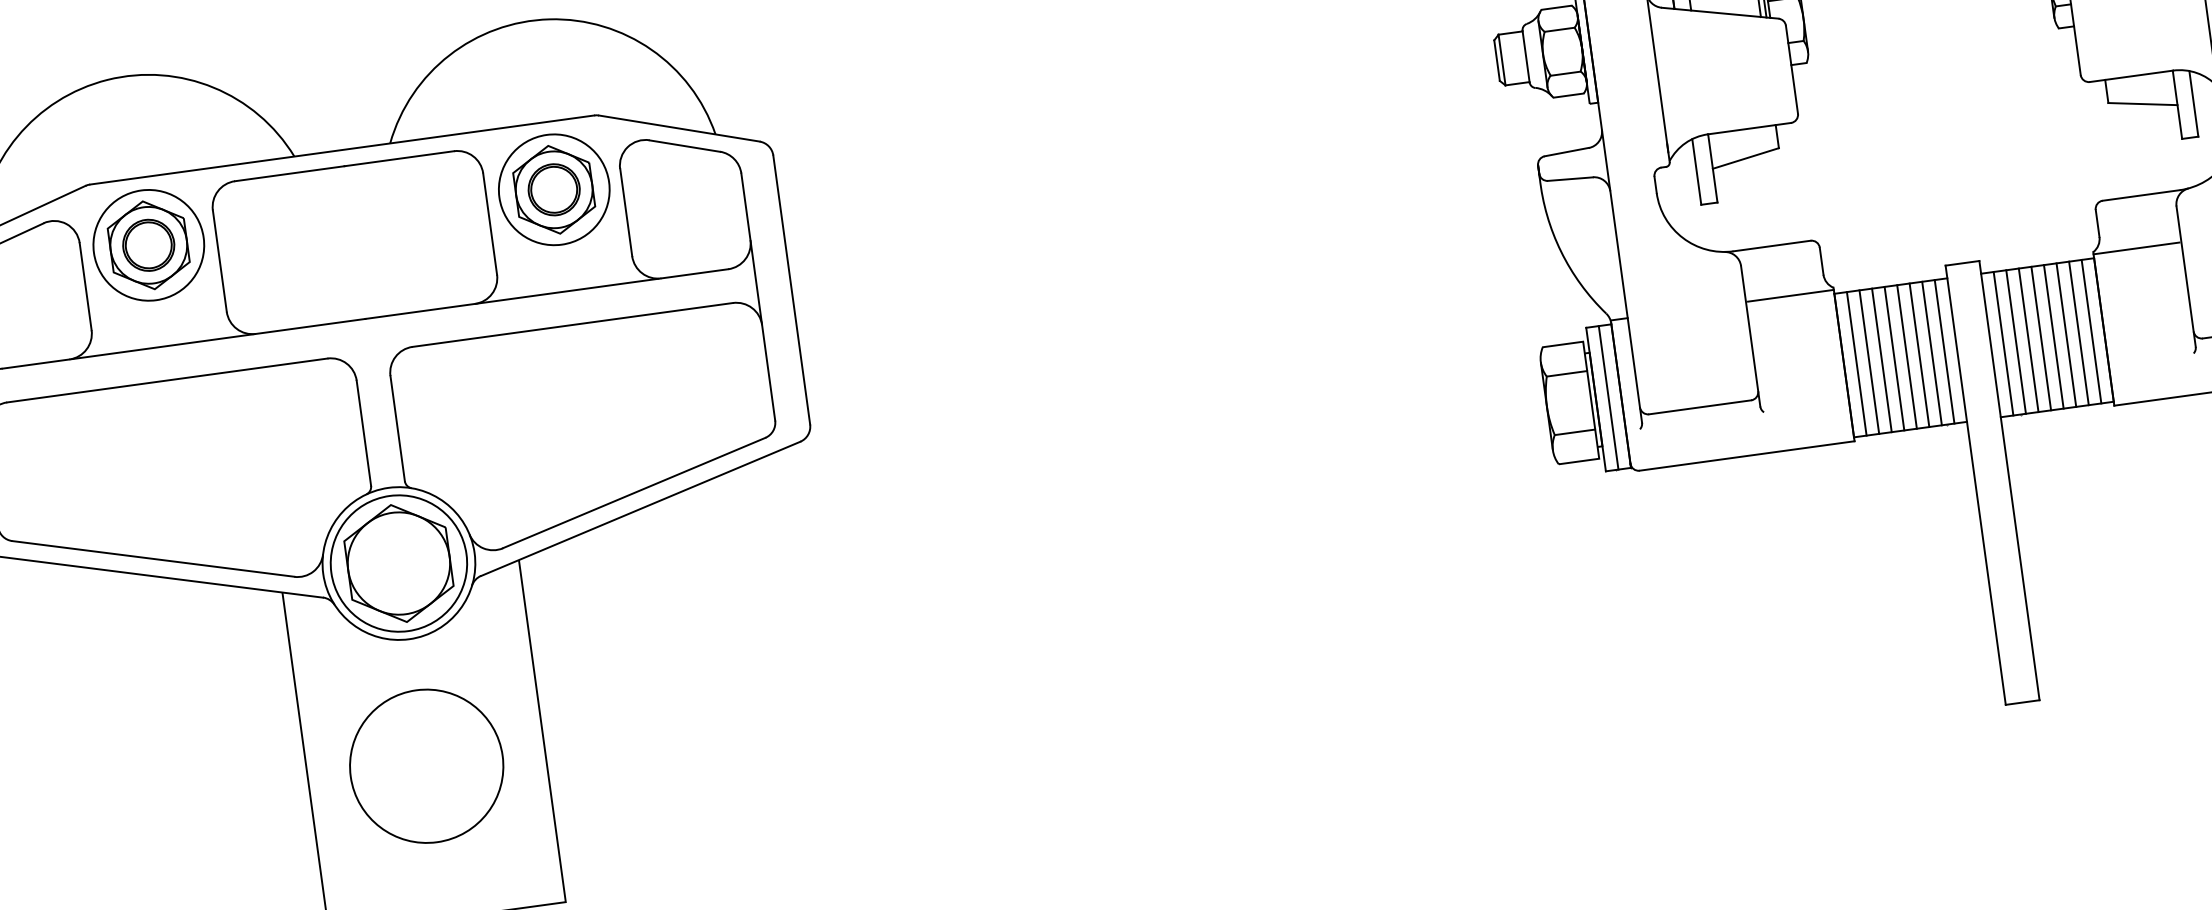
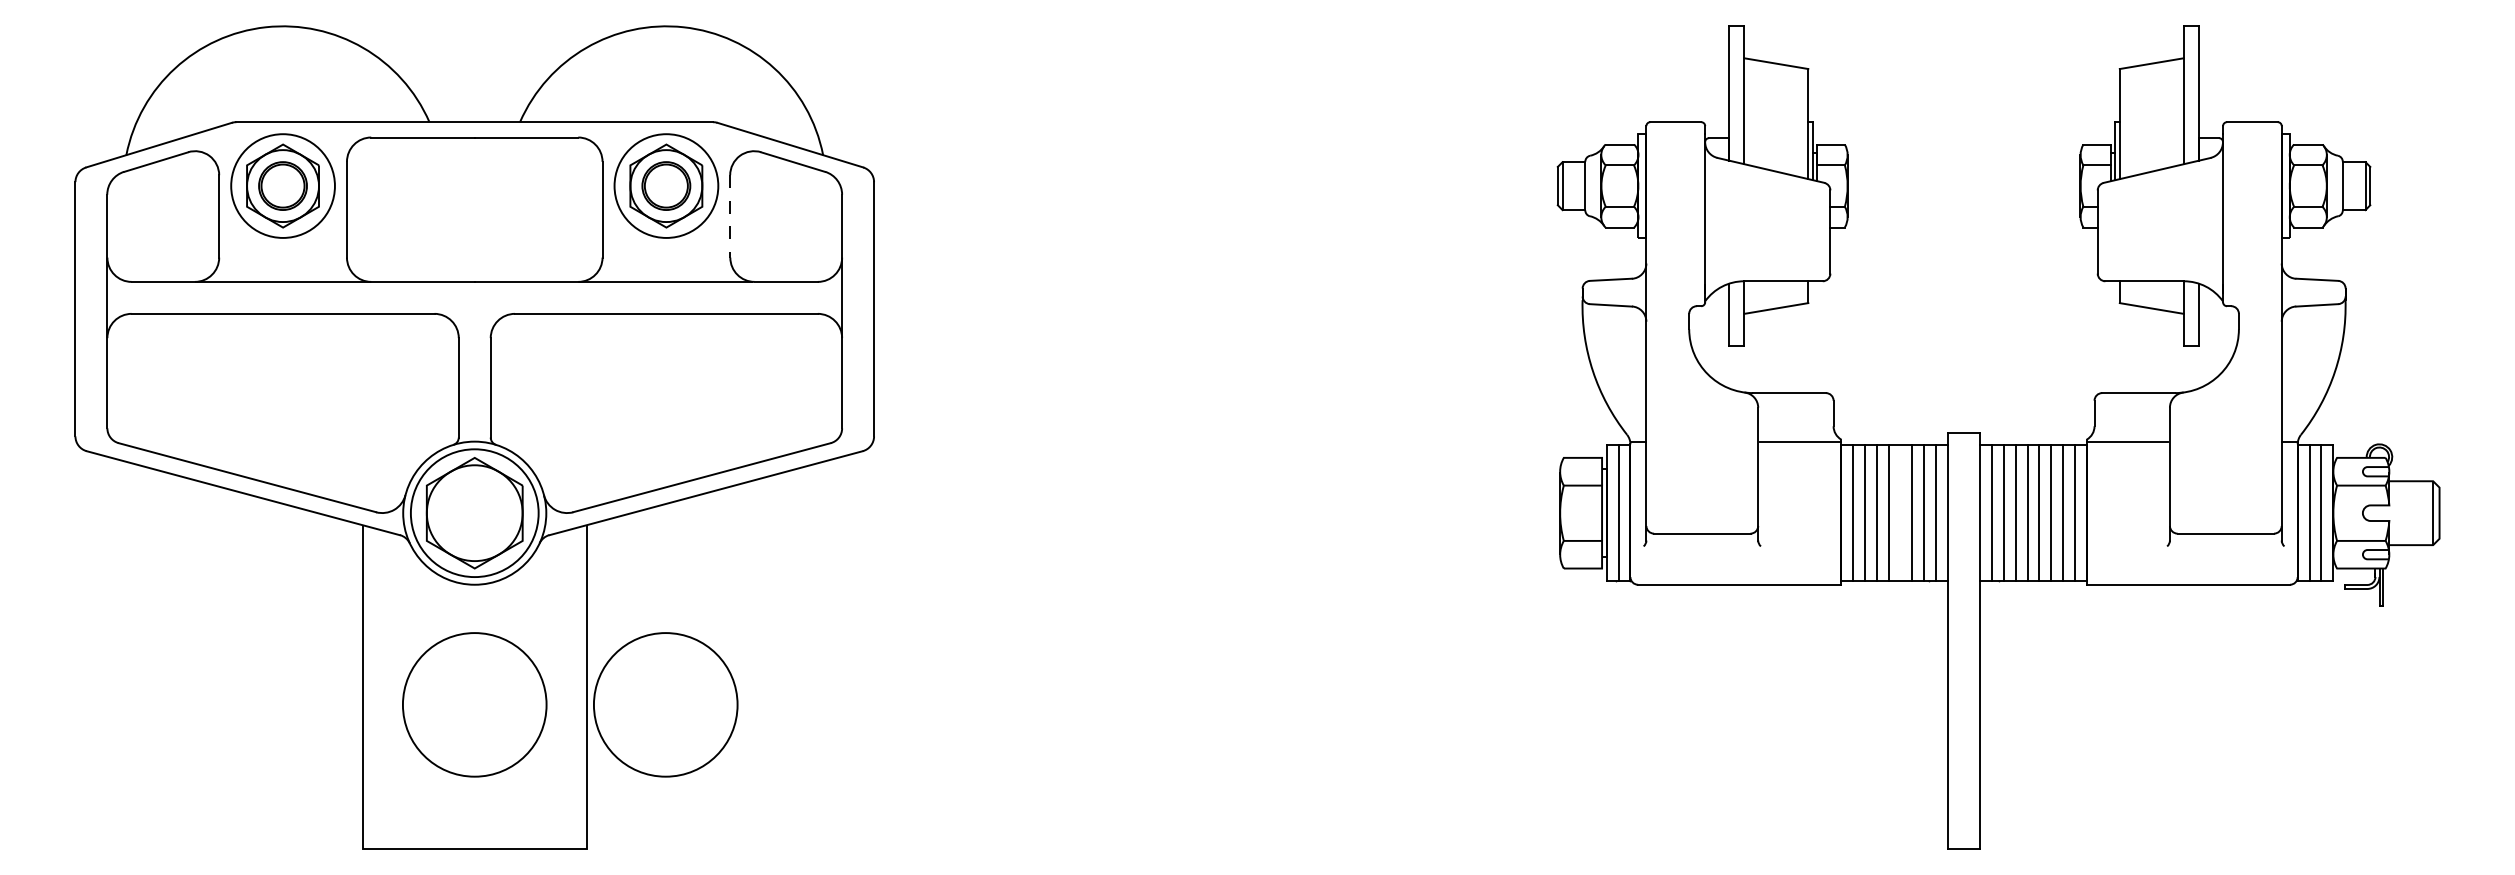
line: (626, 212) -> (730, 216), solid -> dashed
line: (1906, 357) -> (1900, 513), removed
circle: (628, 738) -> (665, 704), added

